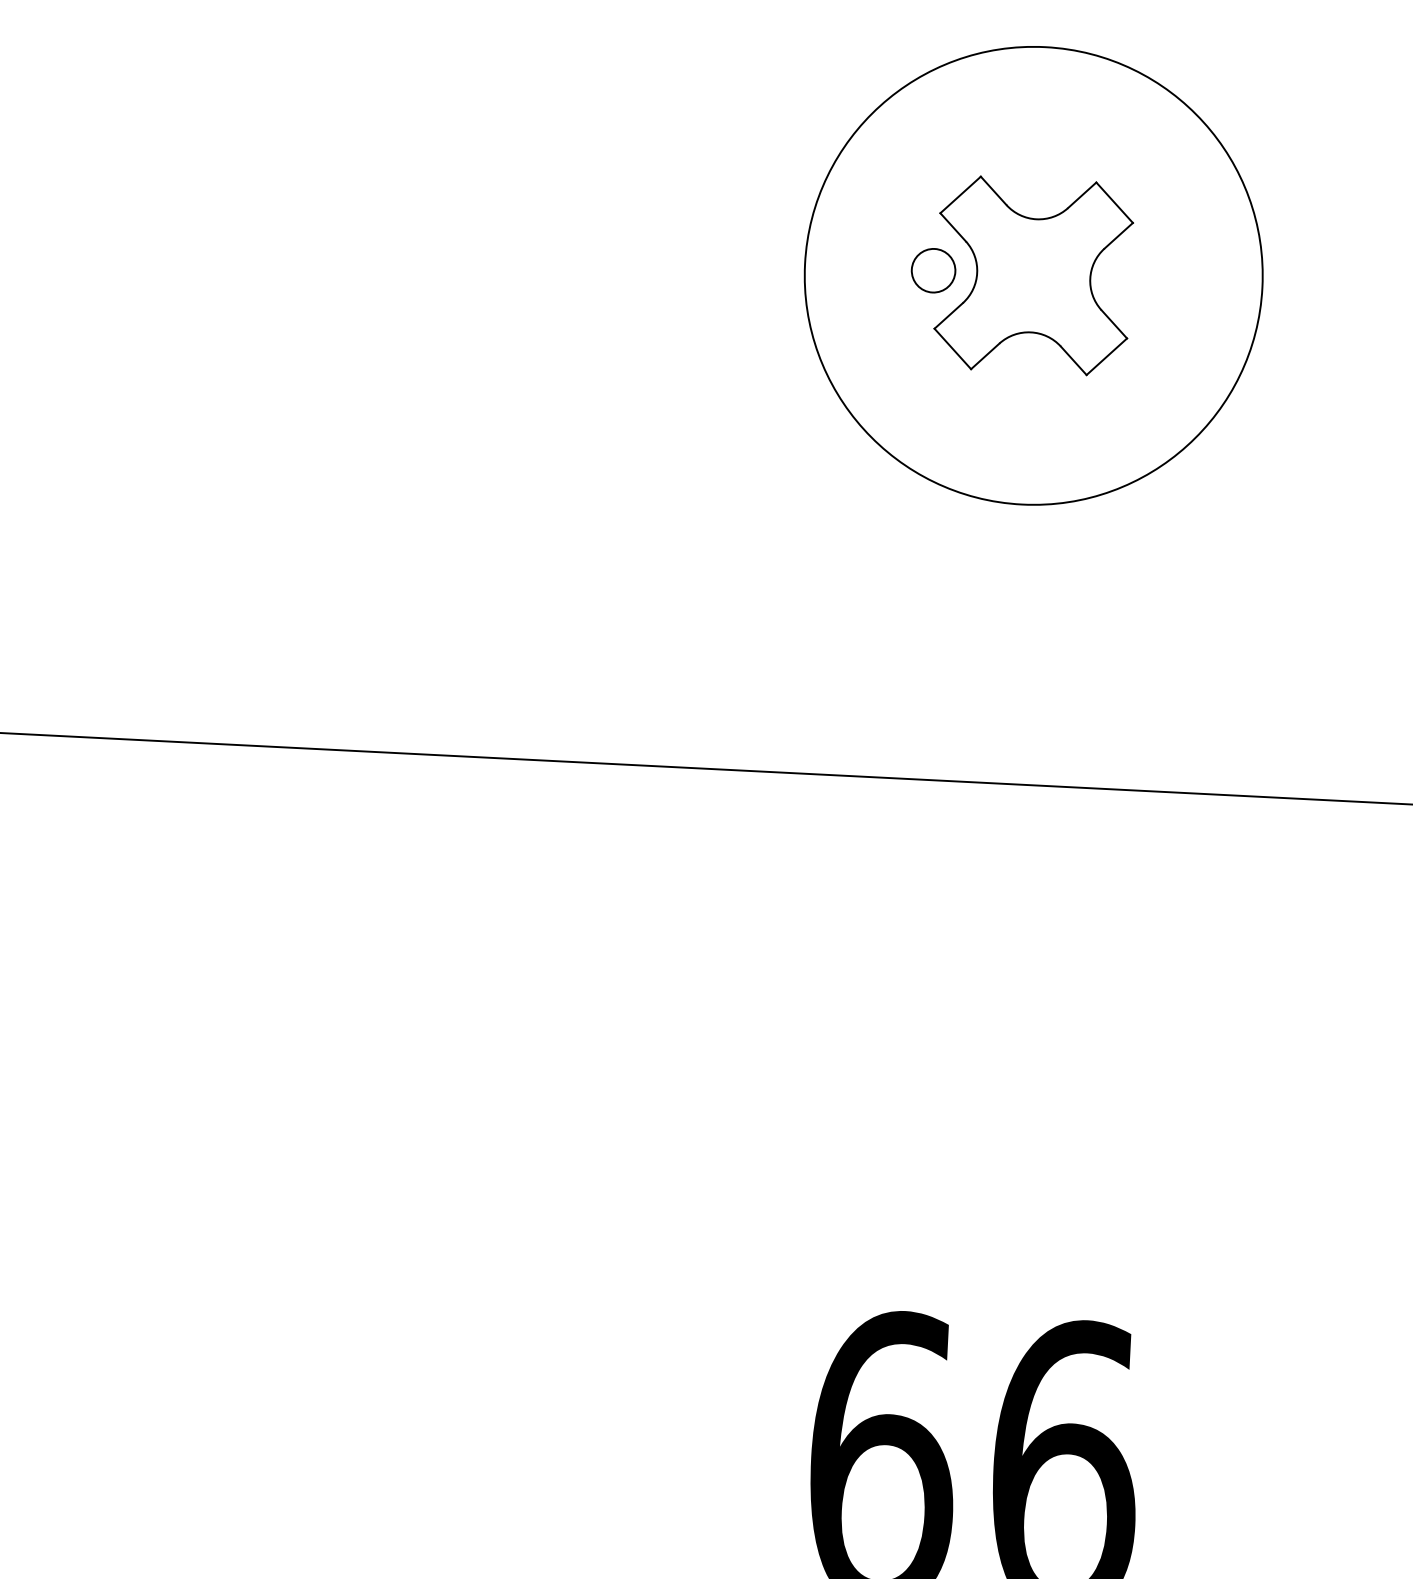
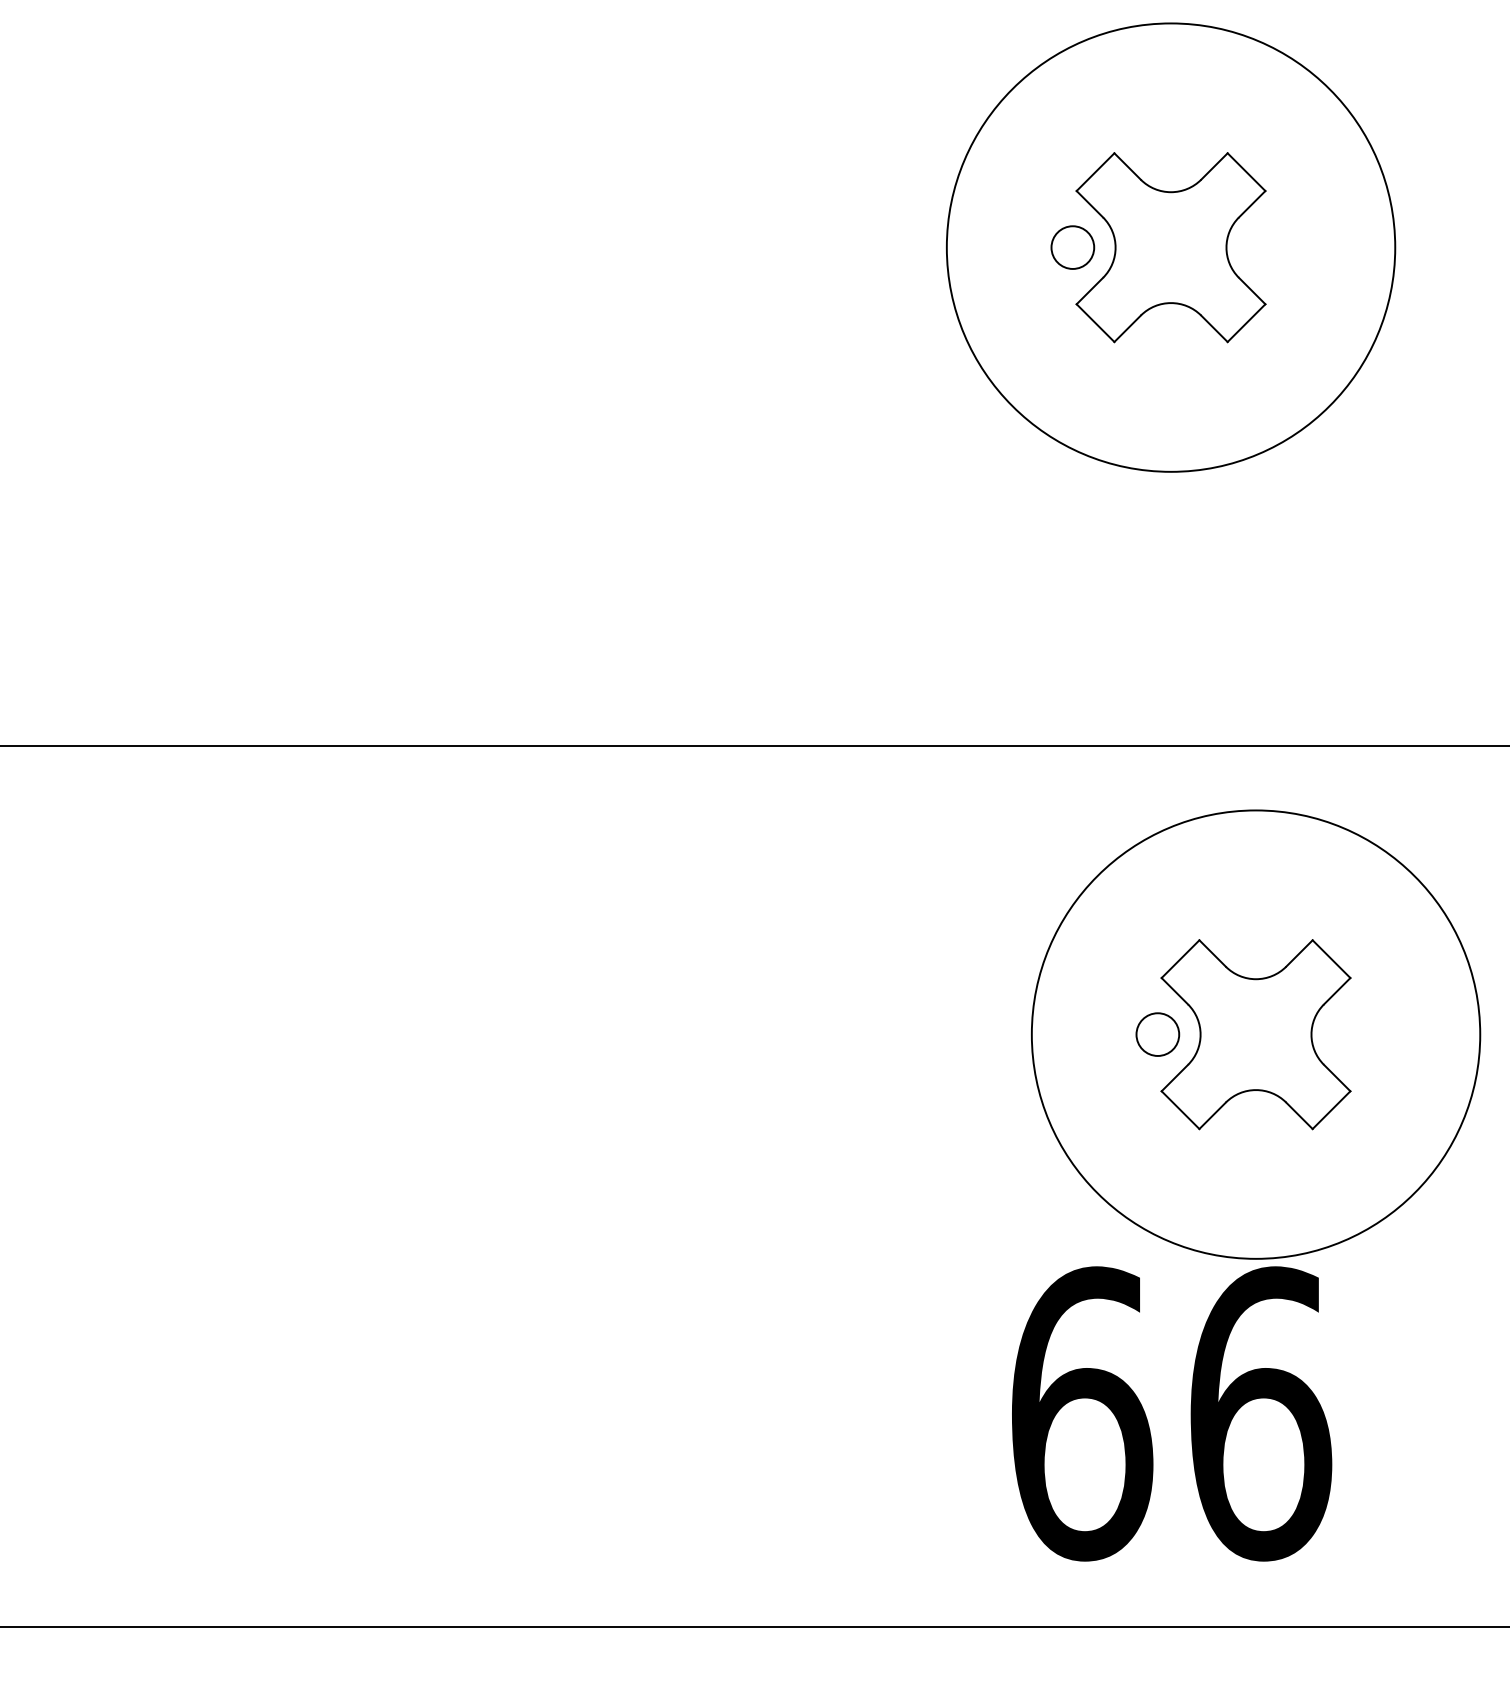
part: (1080, 1082) -> (1256, 1034), added

